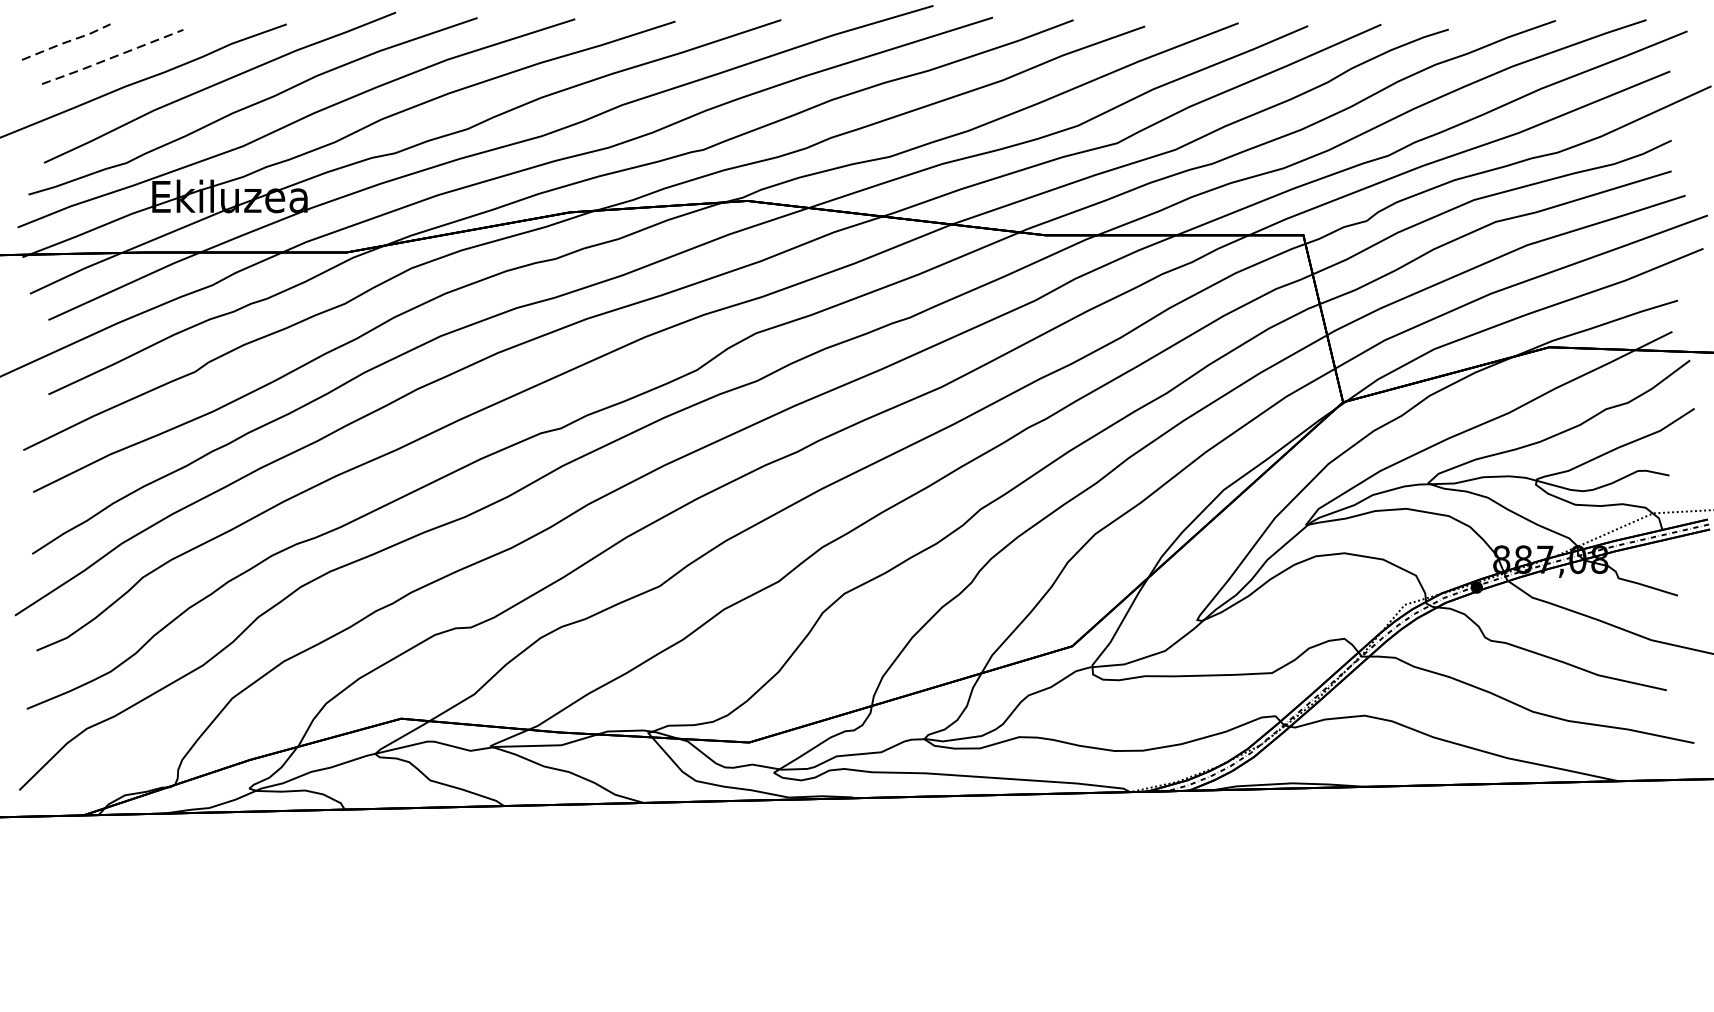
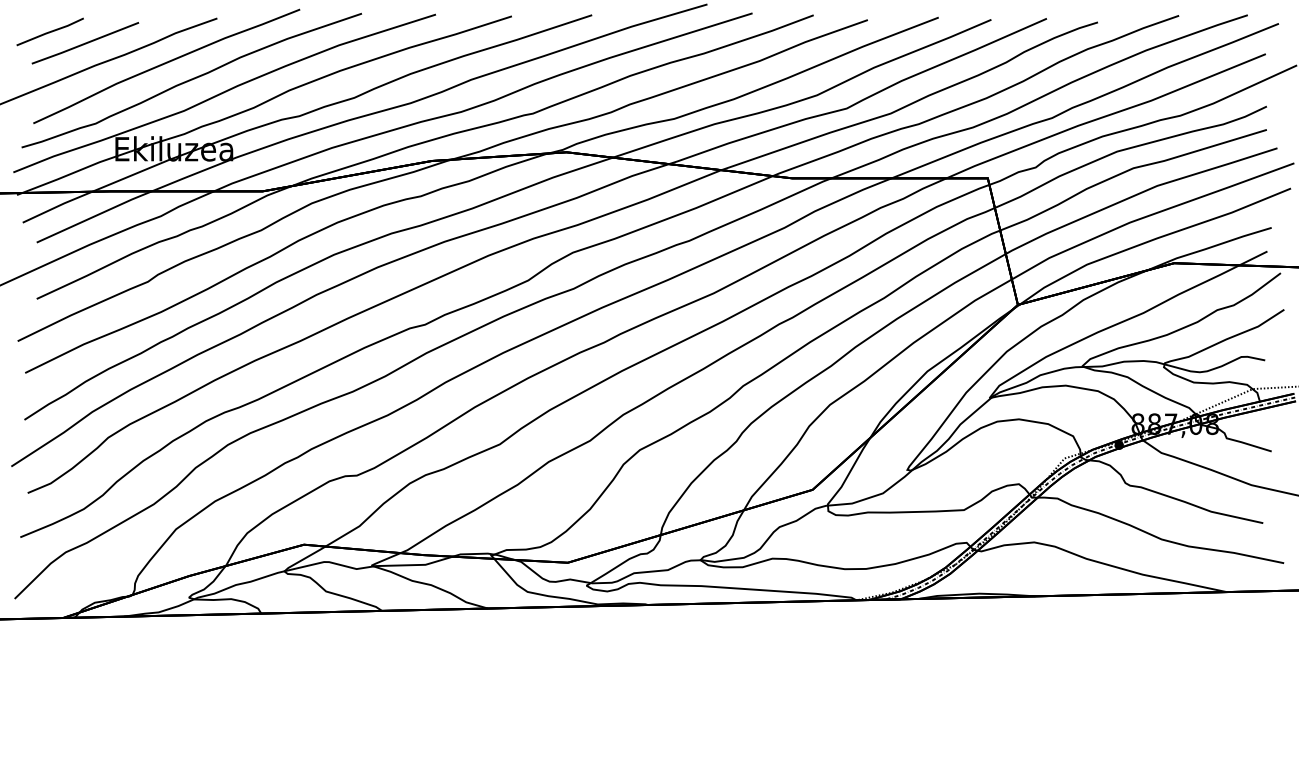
line: (66, 42) -> (50, 32), dashed -> solid
line: (112, 57) -> (85, 43), dashed -> solid

